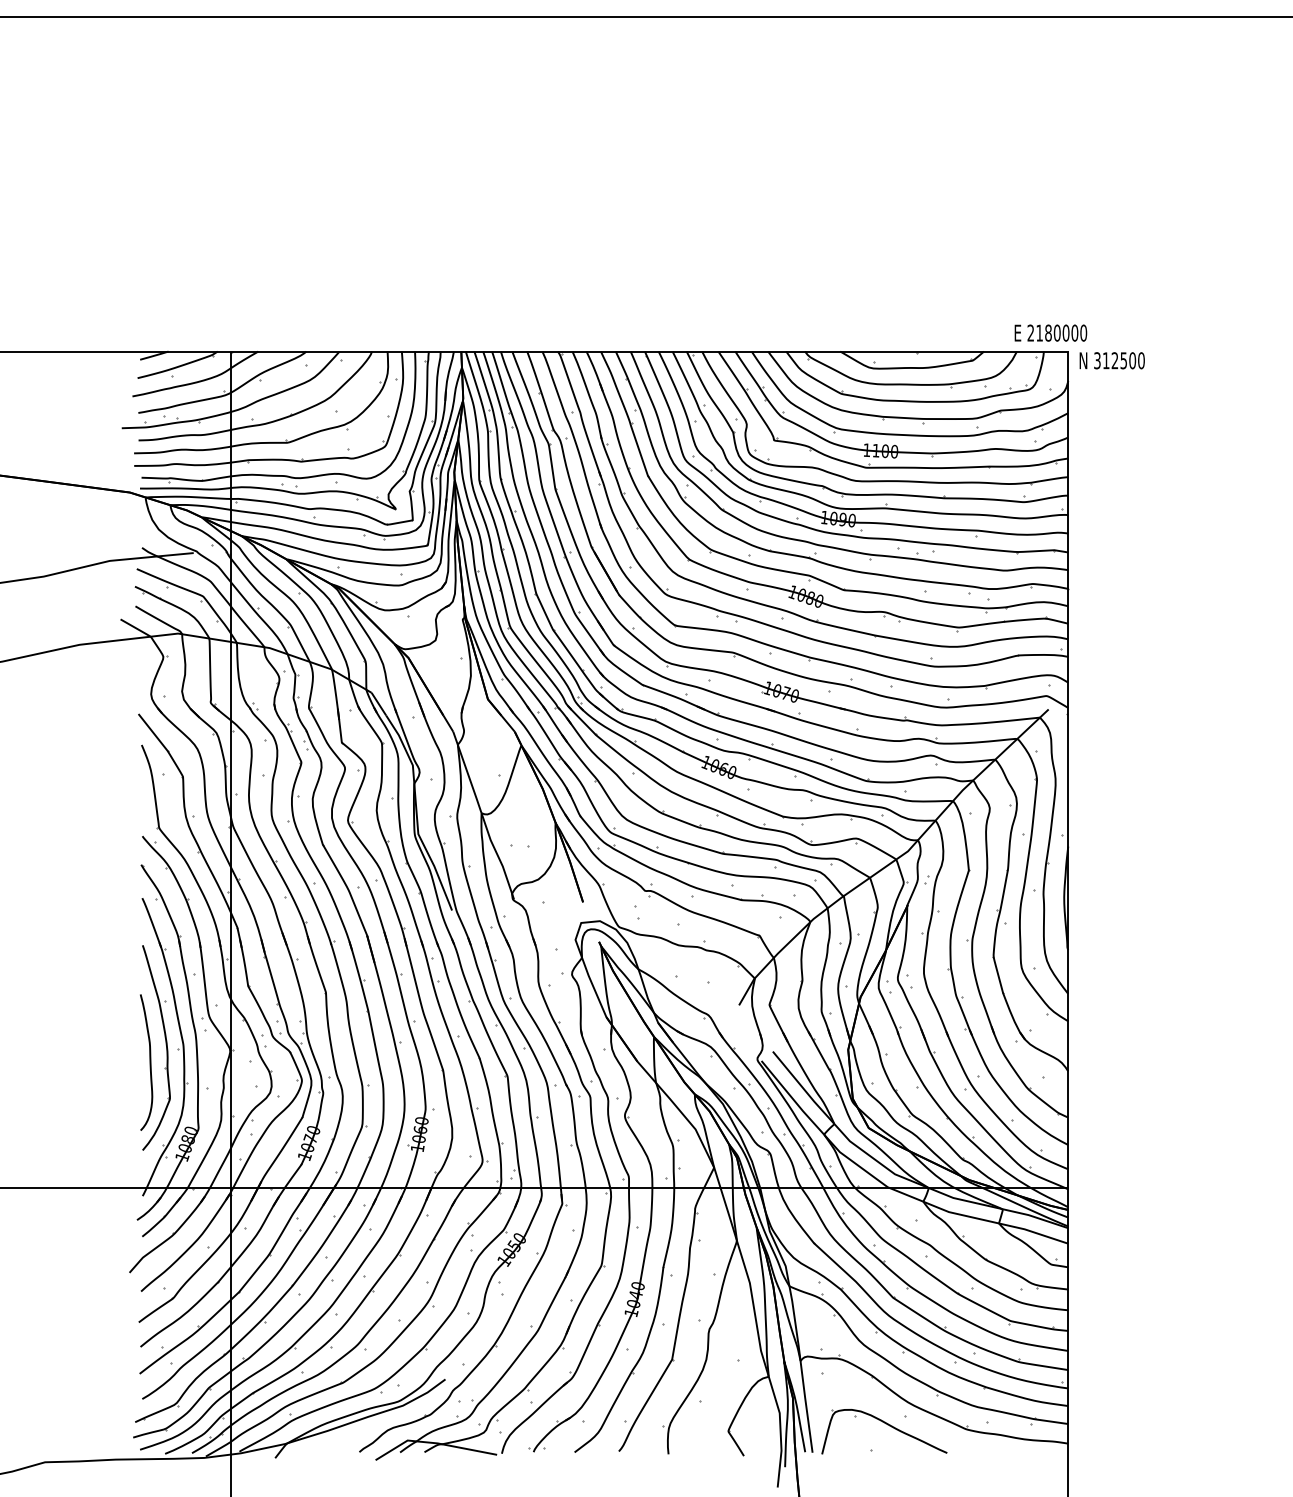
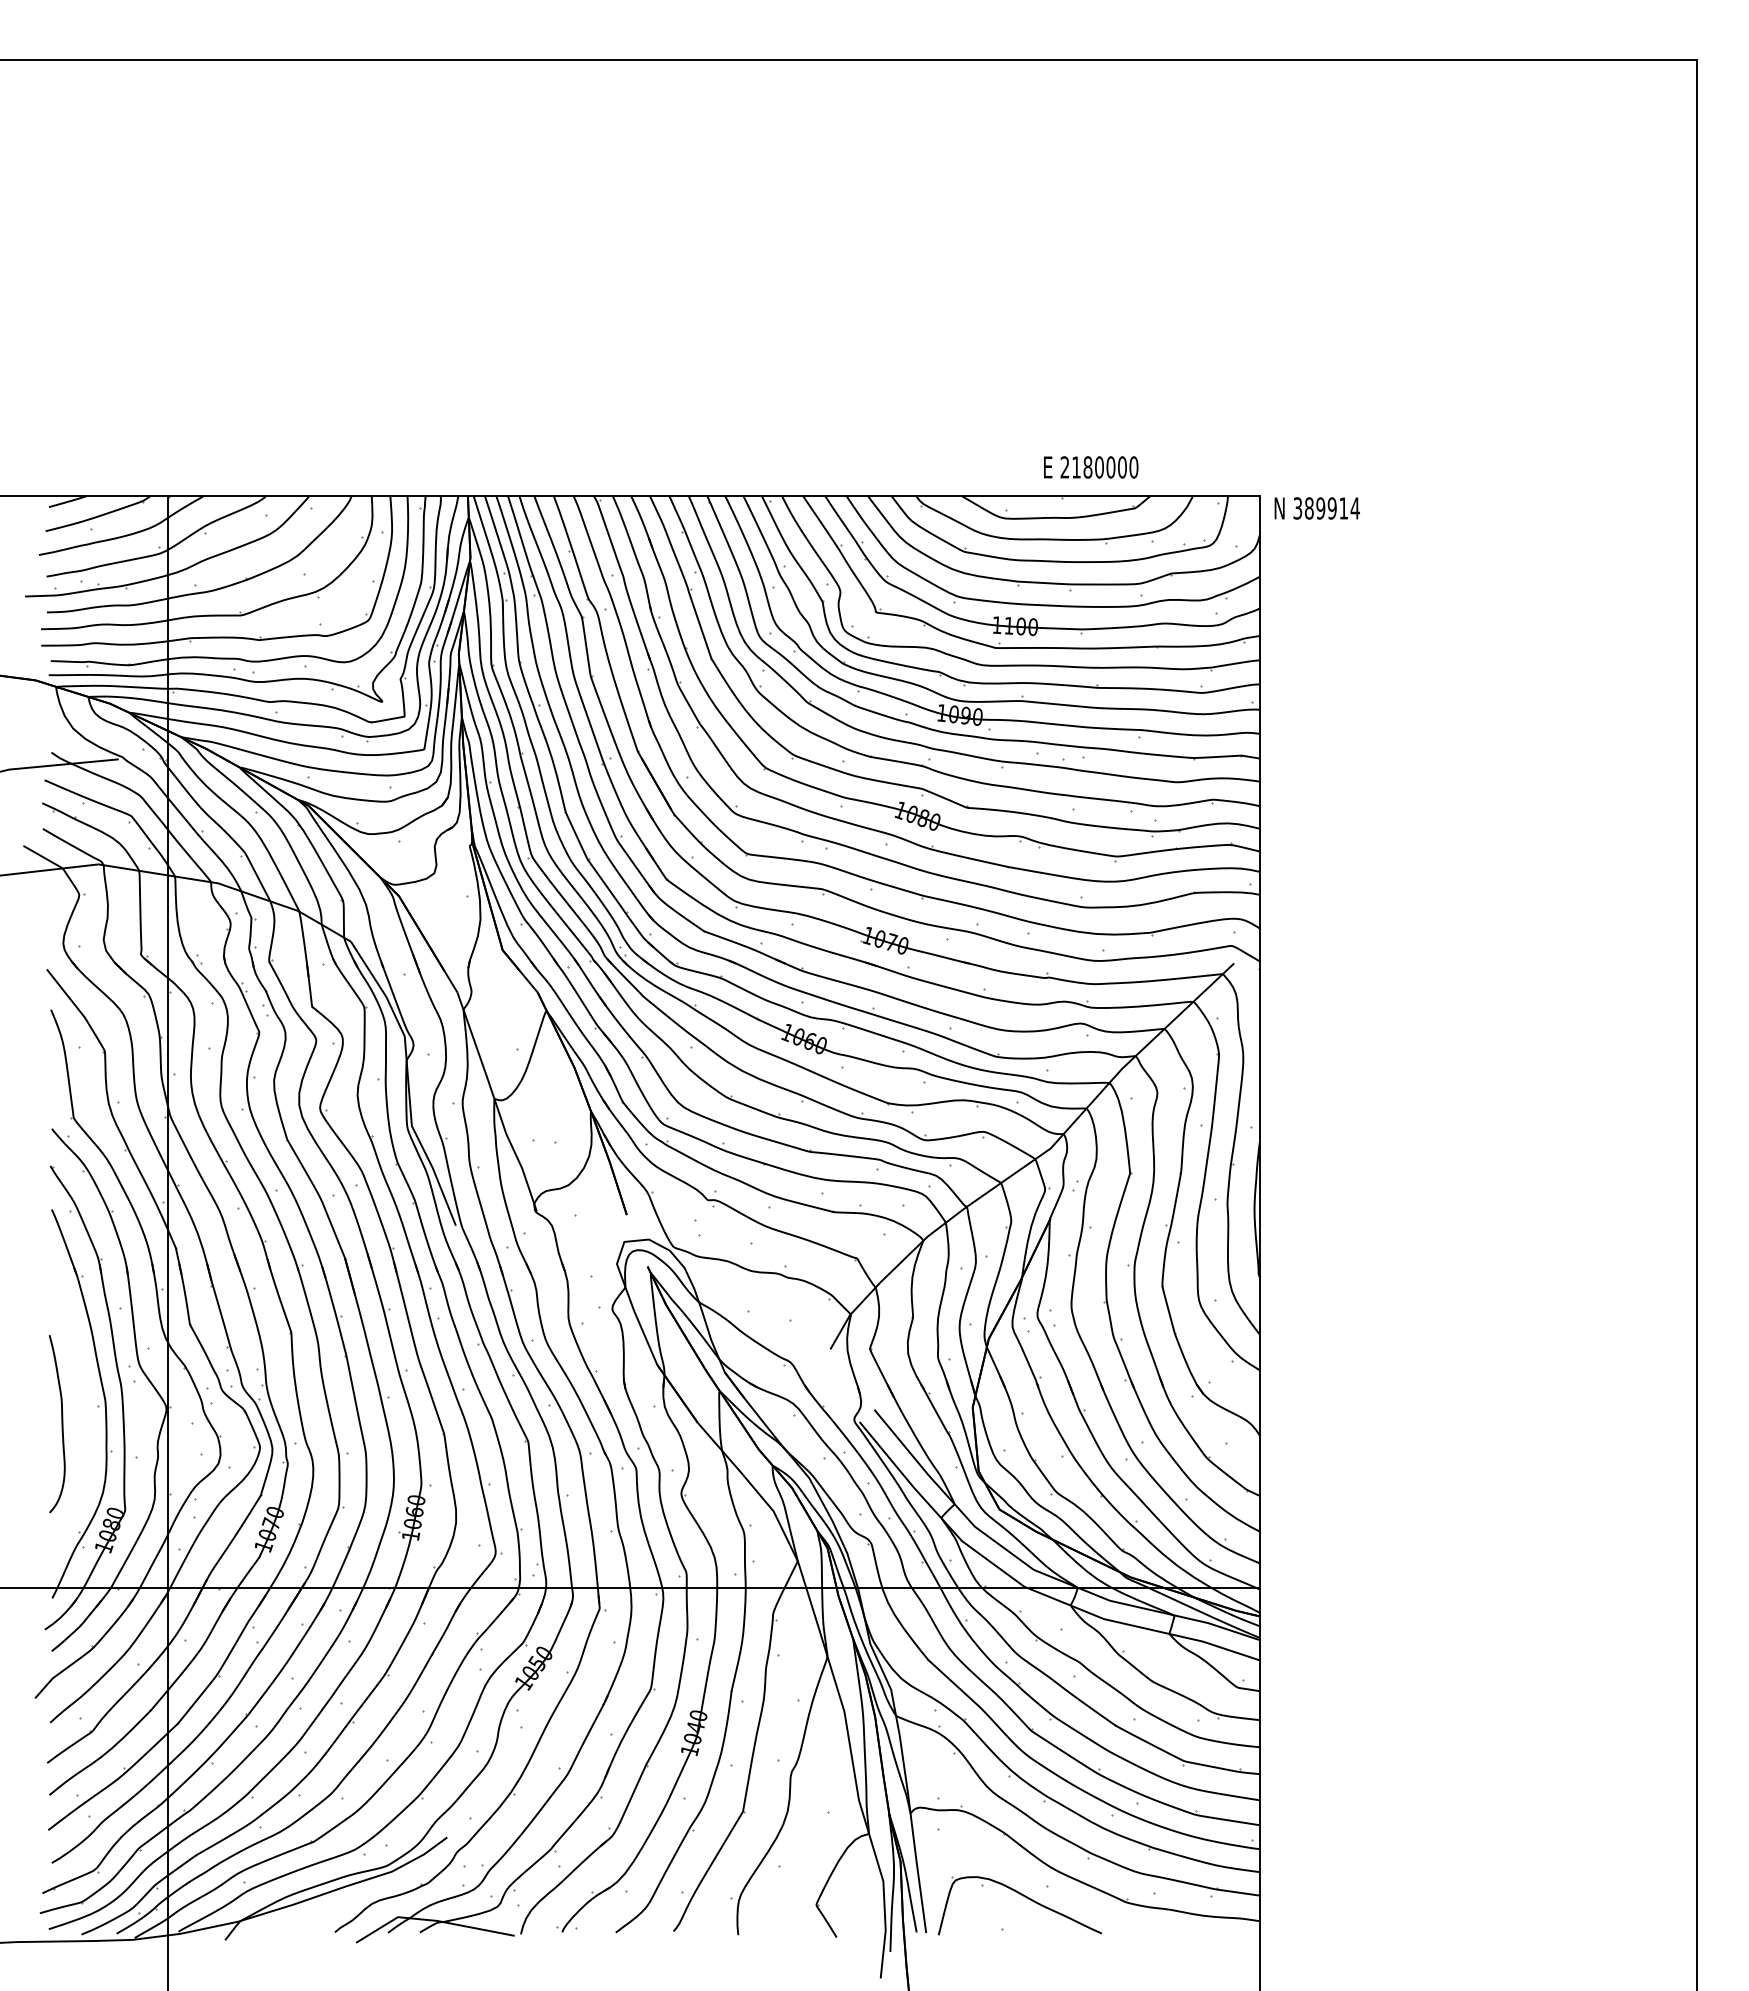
text: (1051, 333) -> (1091, 467), moved
text: (1123, 360) -> (1331, 508), 312500 -> 389914
part: (165, 1045) -> (82, 1401), removed

